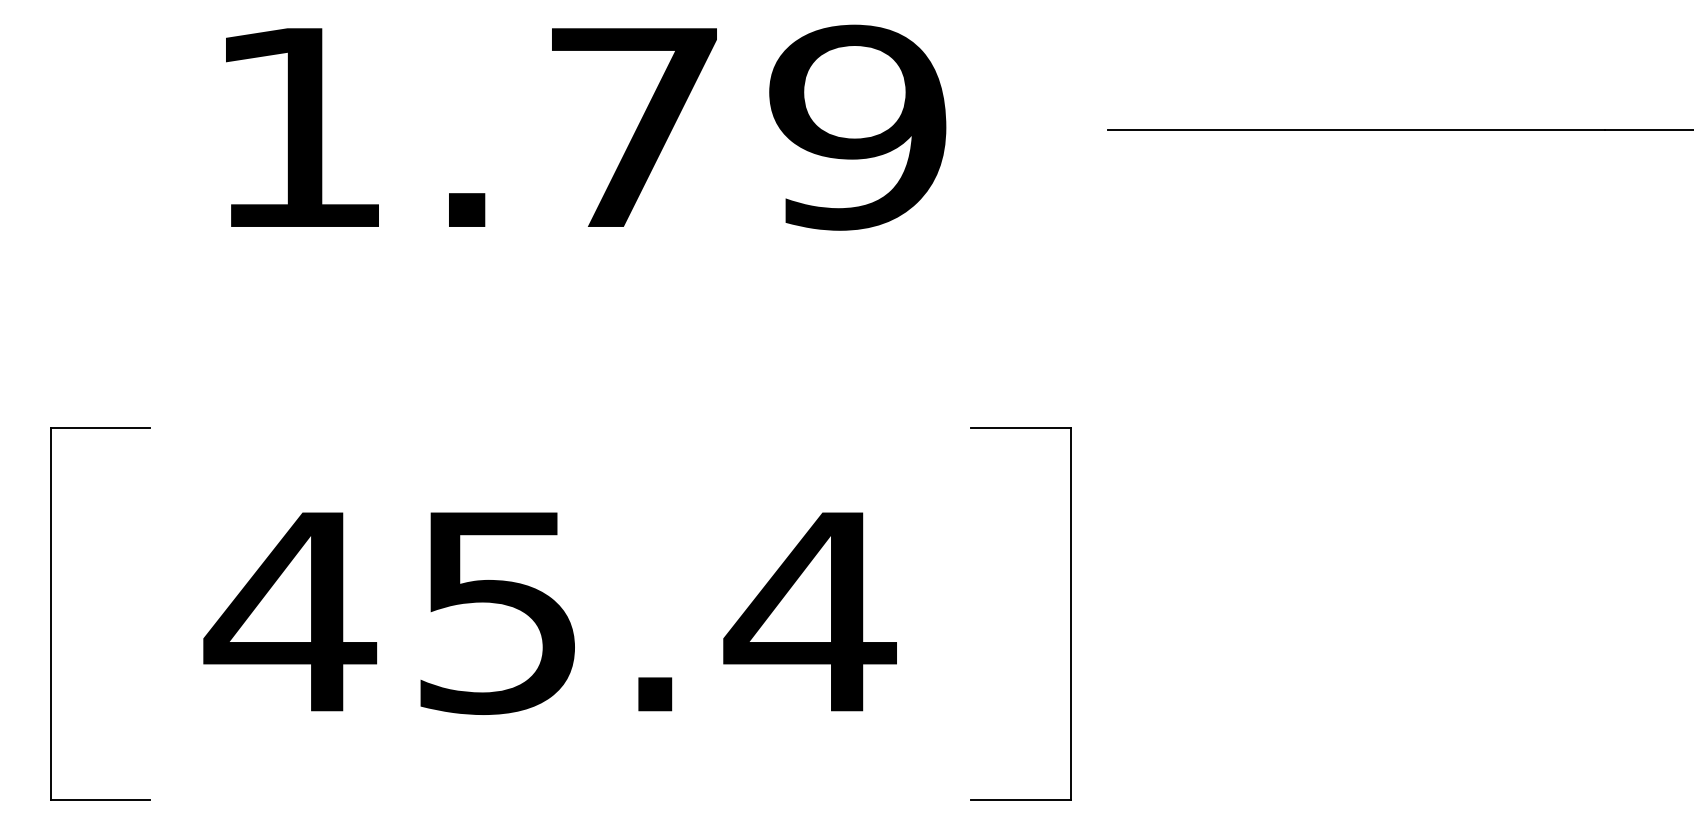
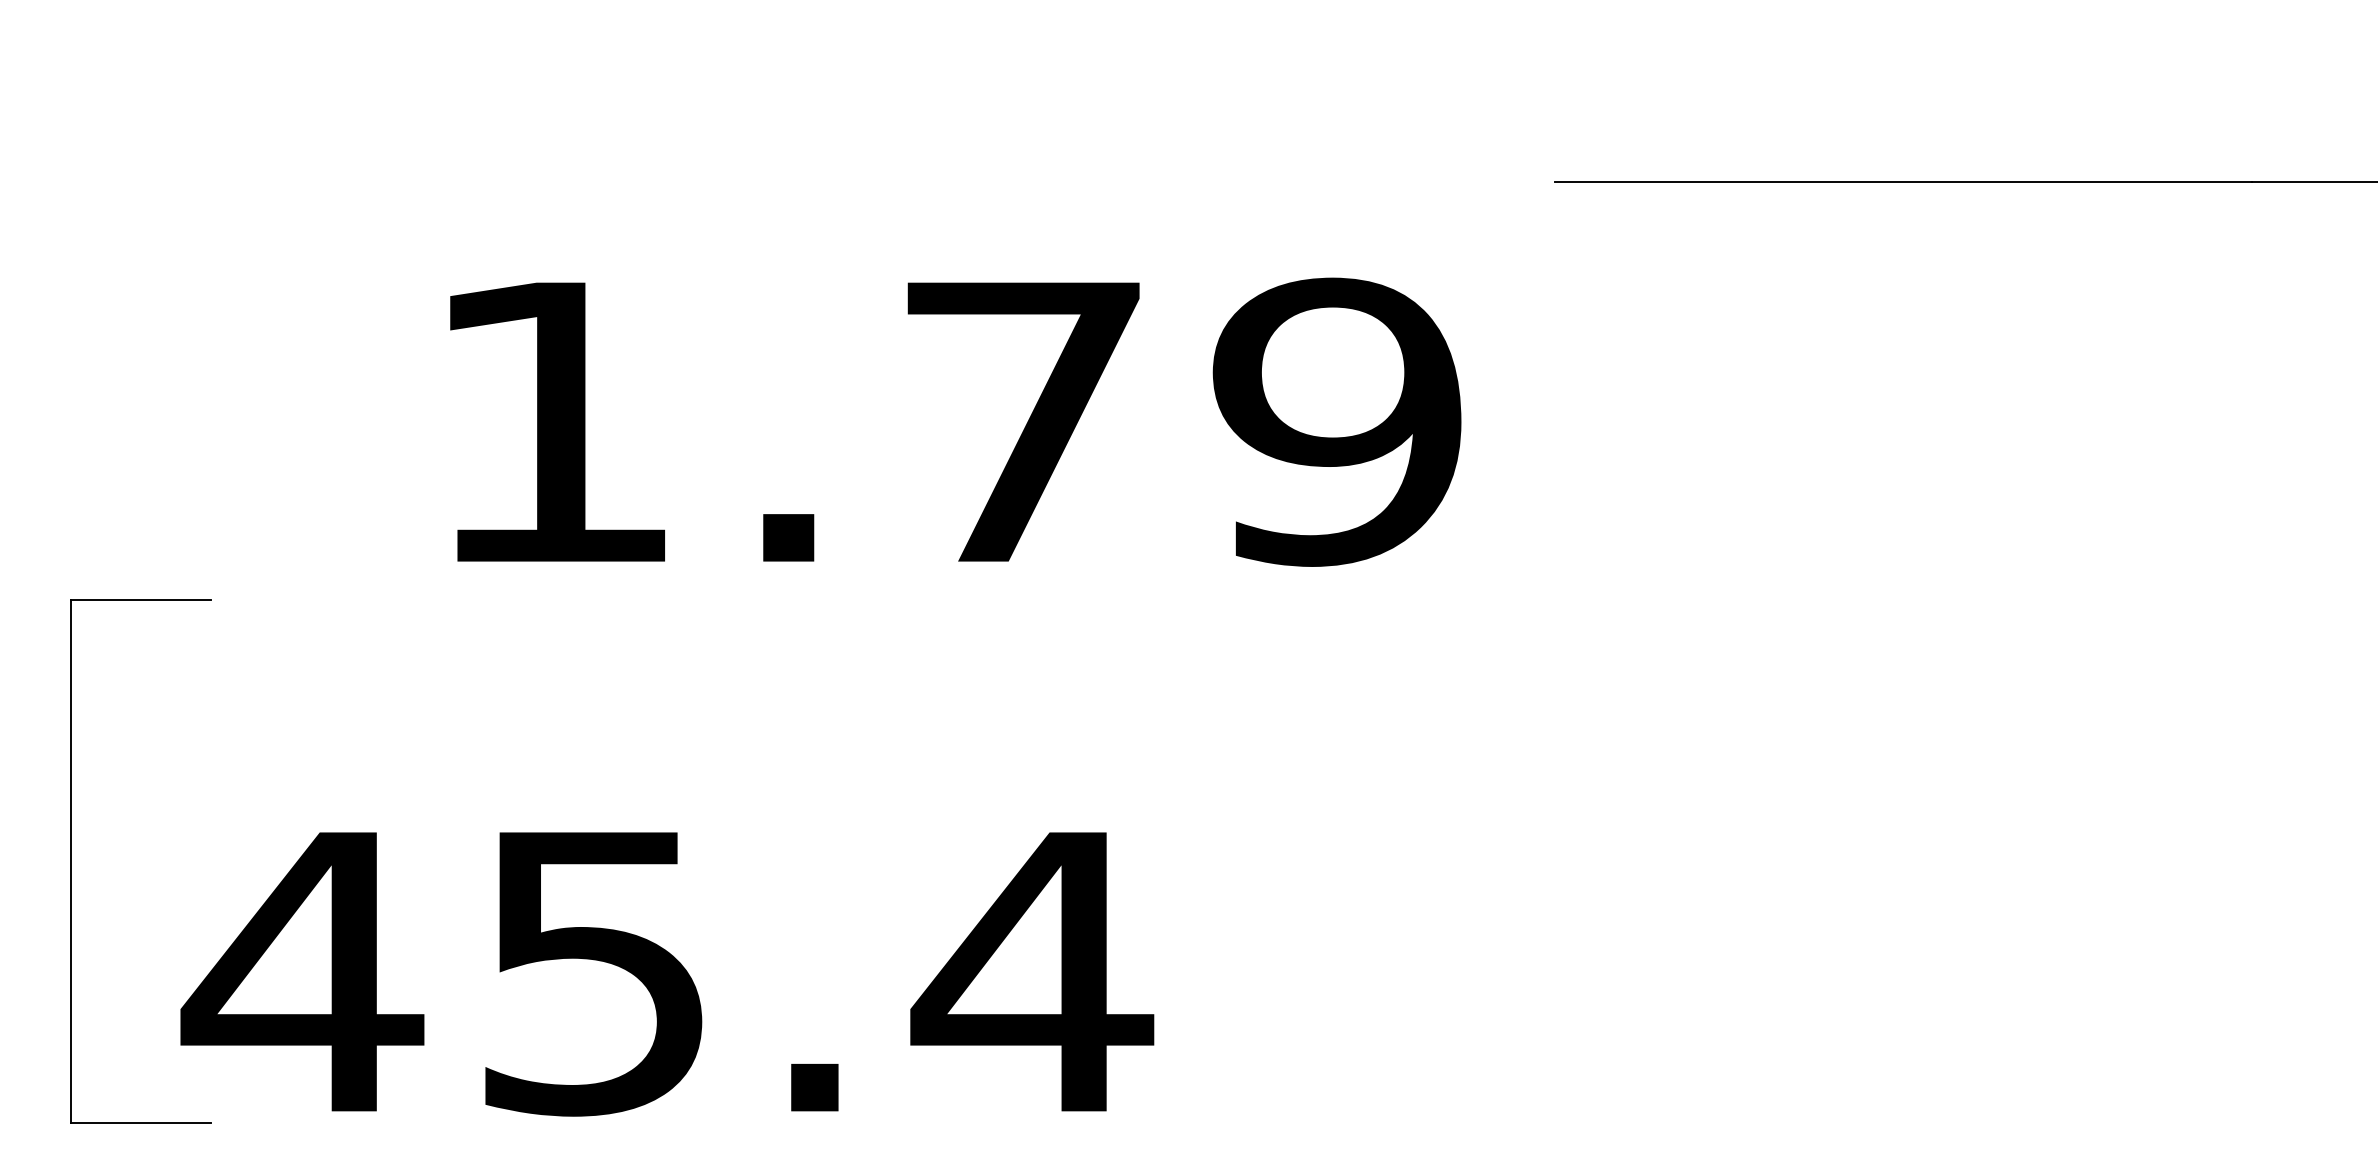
text: (585, 127) -> (955, 421), moved
text: (550, 613) -> (667, 974), moved
part: (1070, 613) -> (1502, 861), removed

